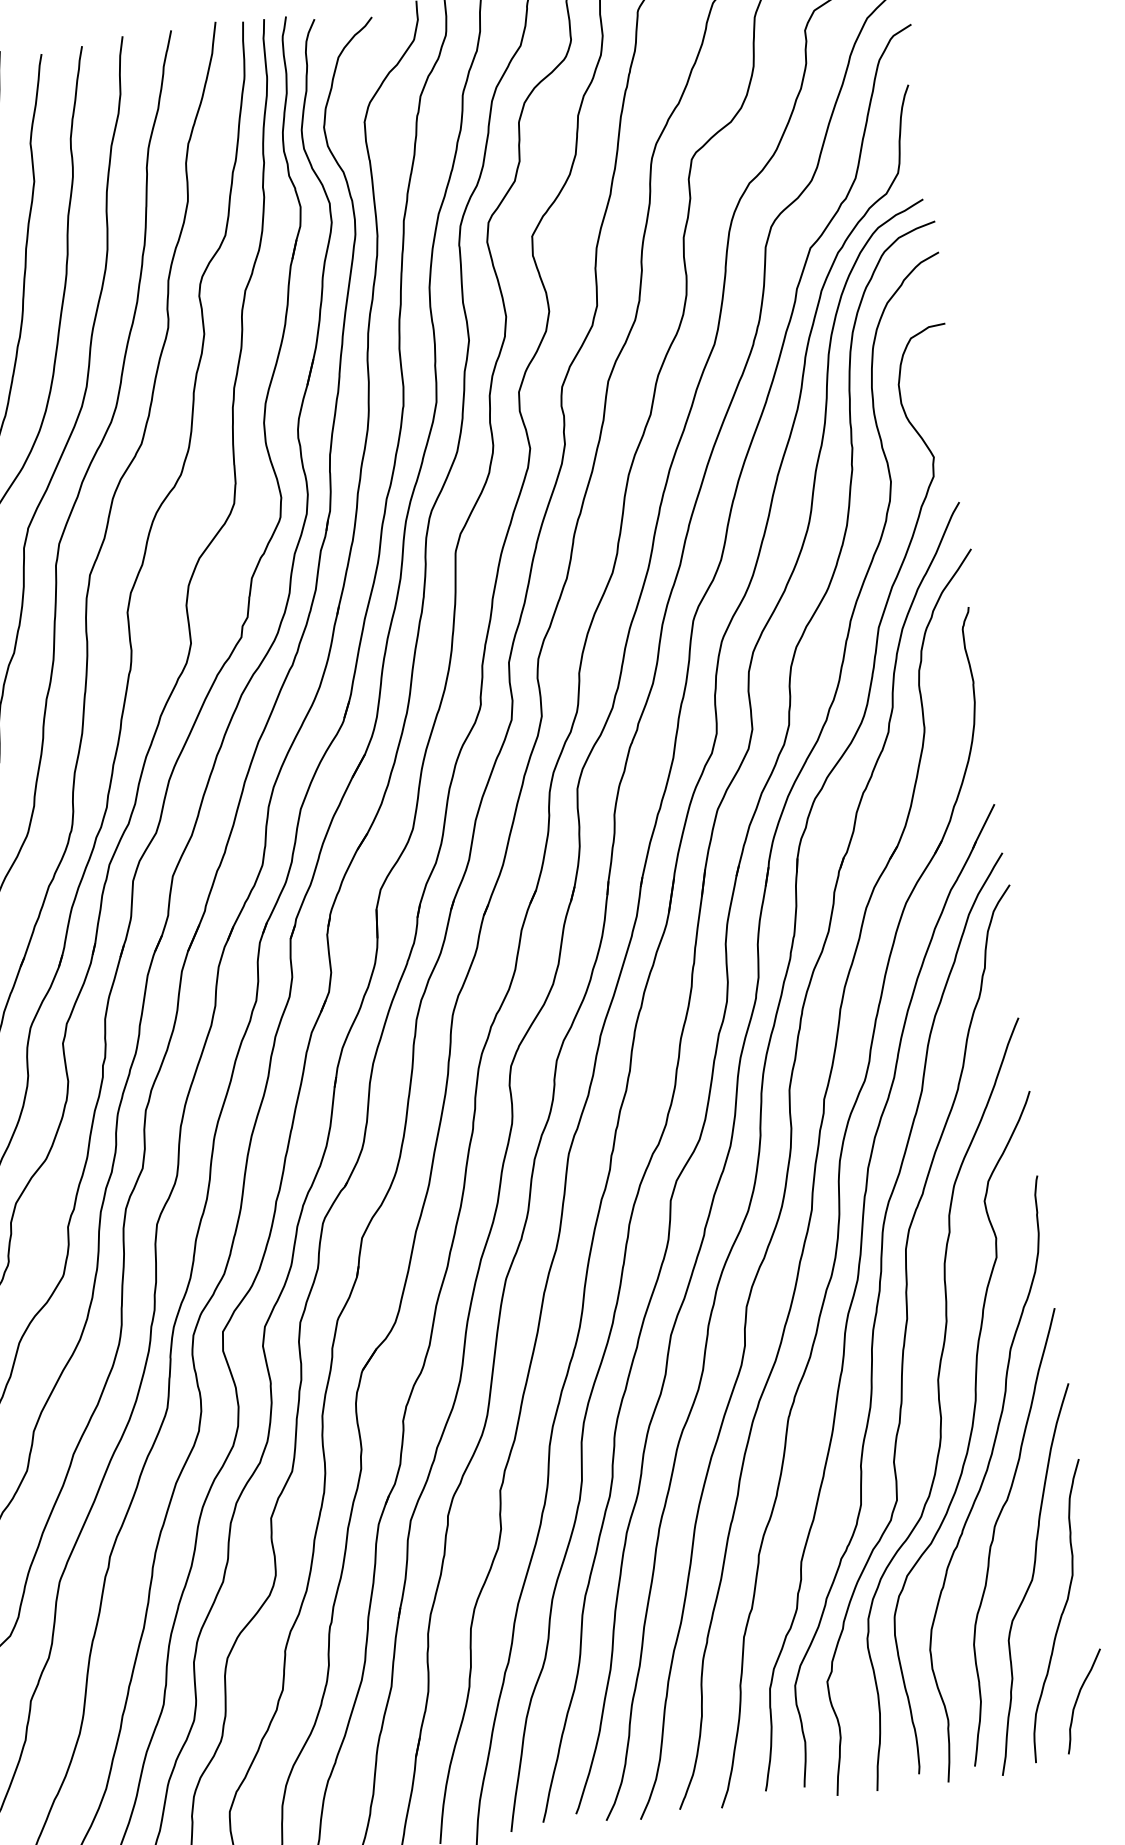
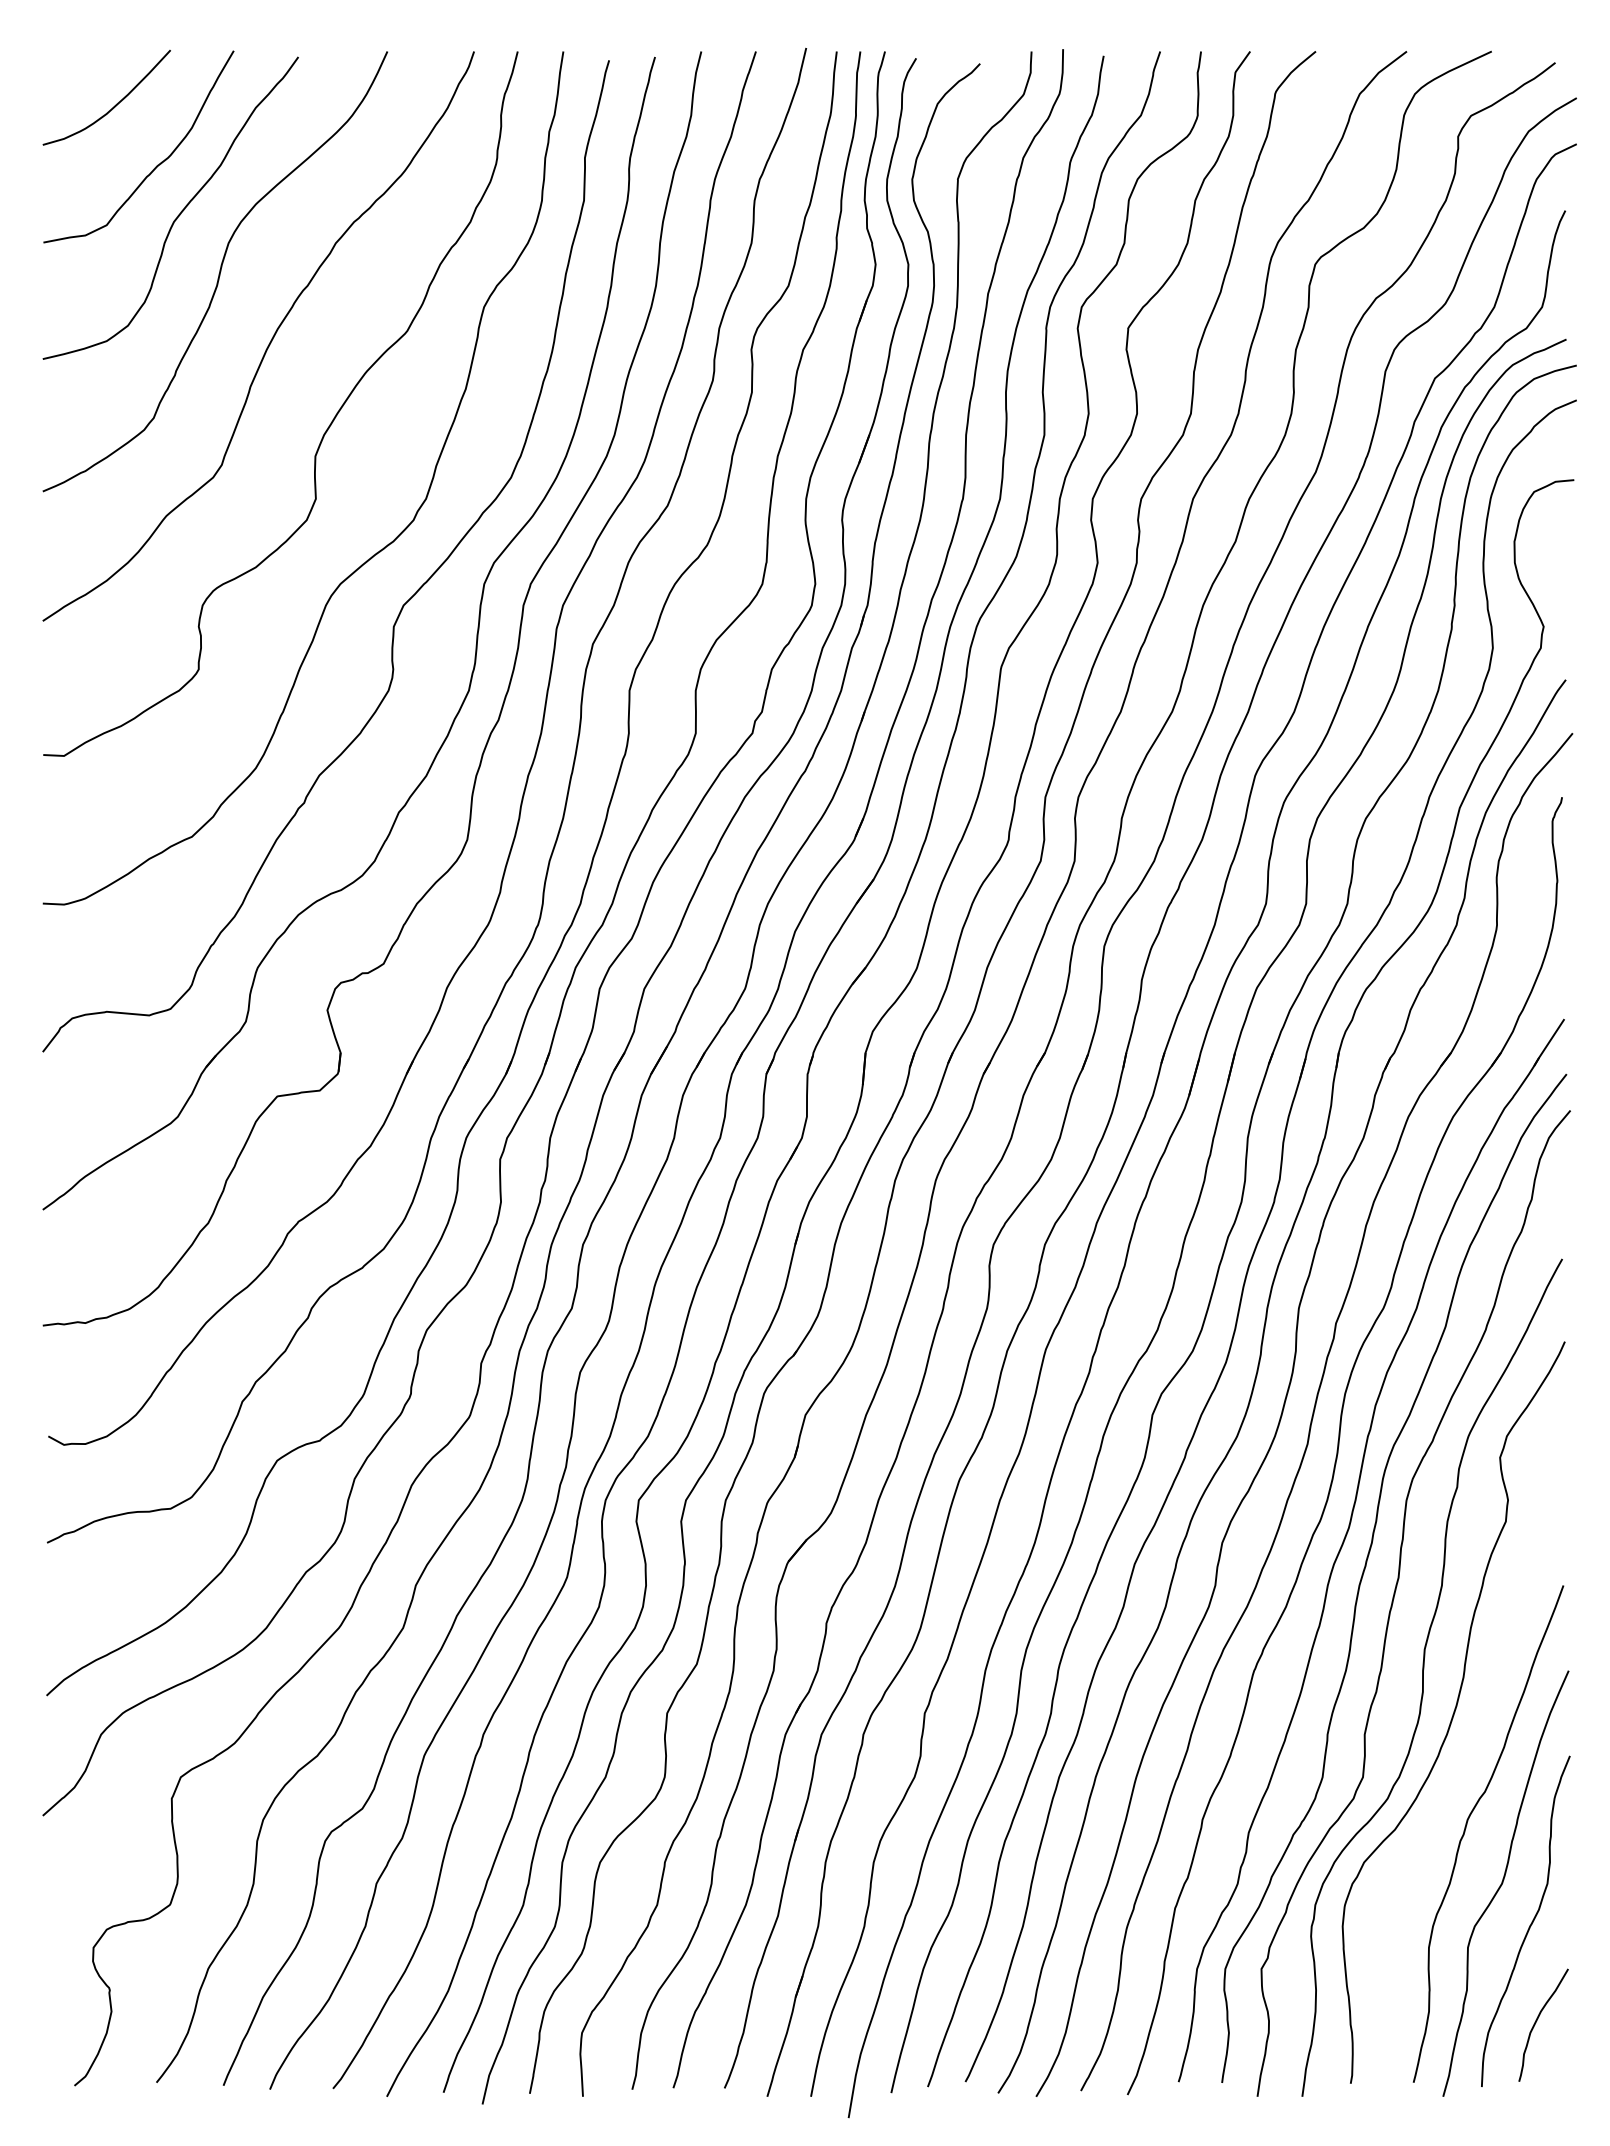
curve: (985, 1476) -> (1464, 1762), removed

